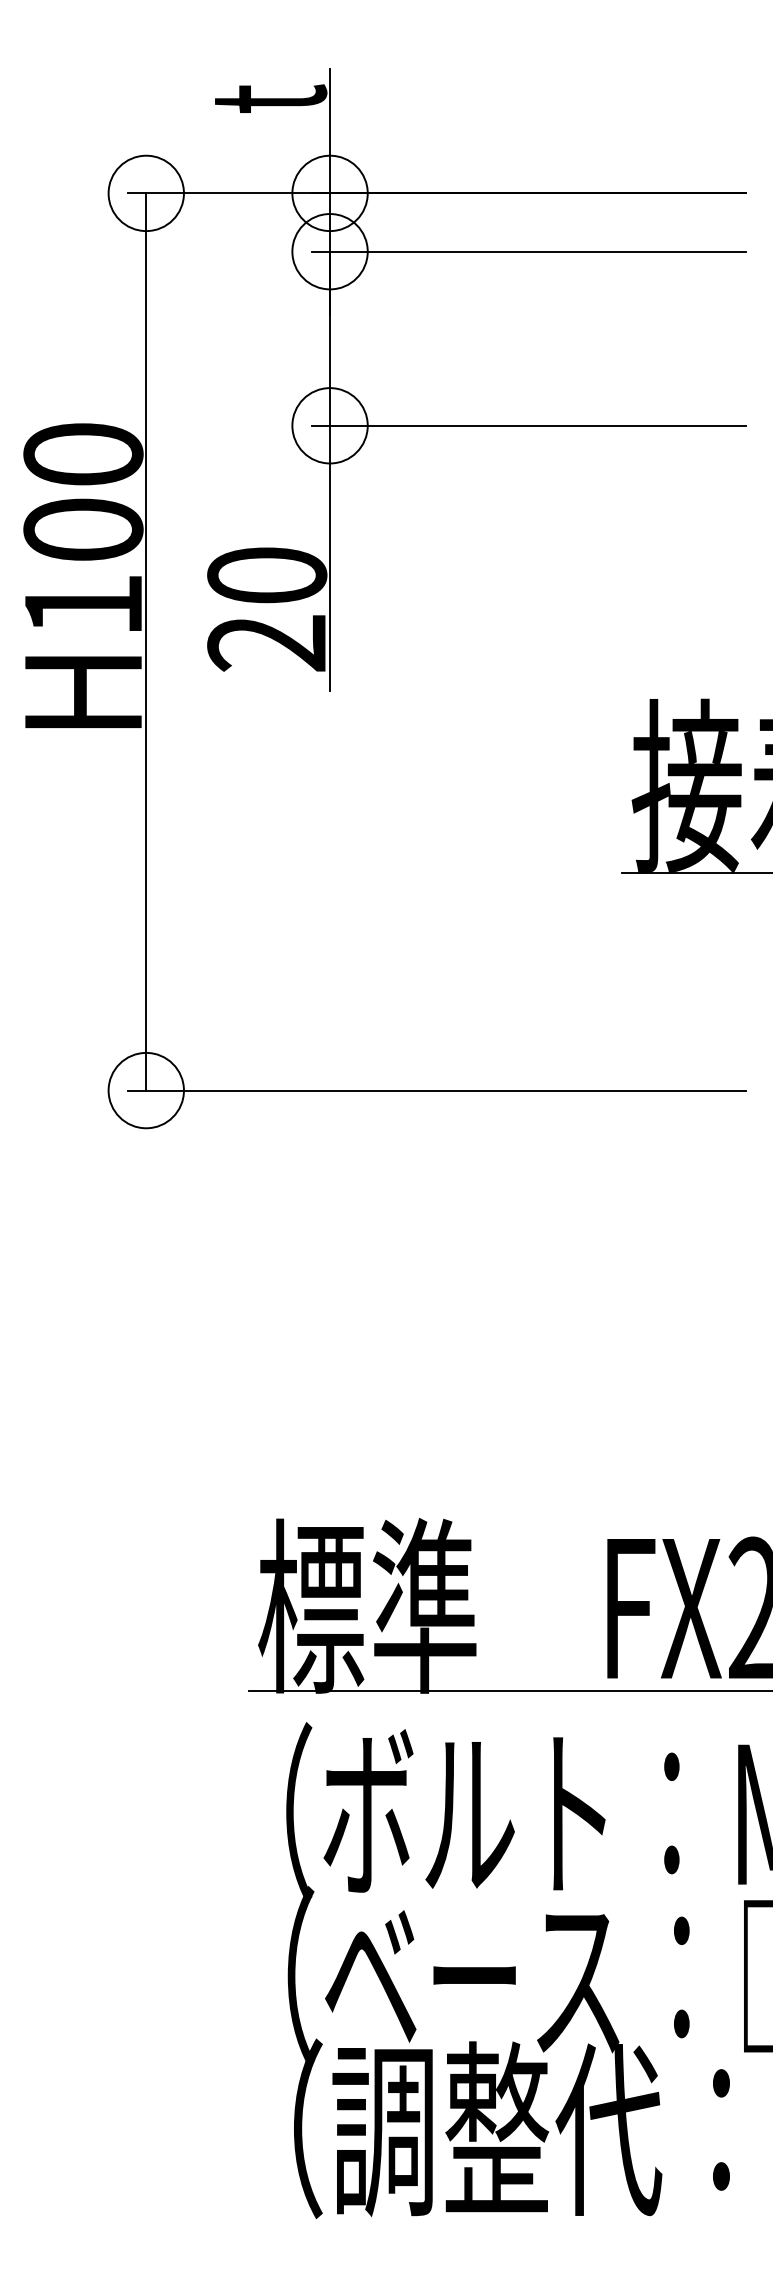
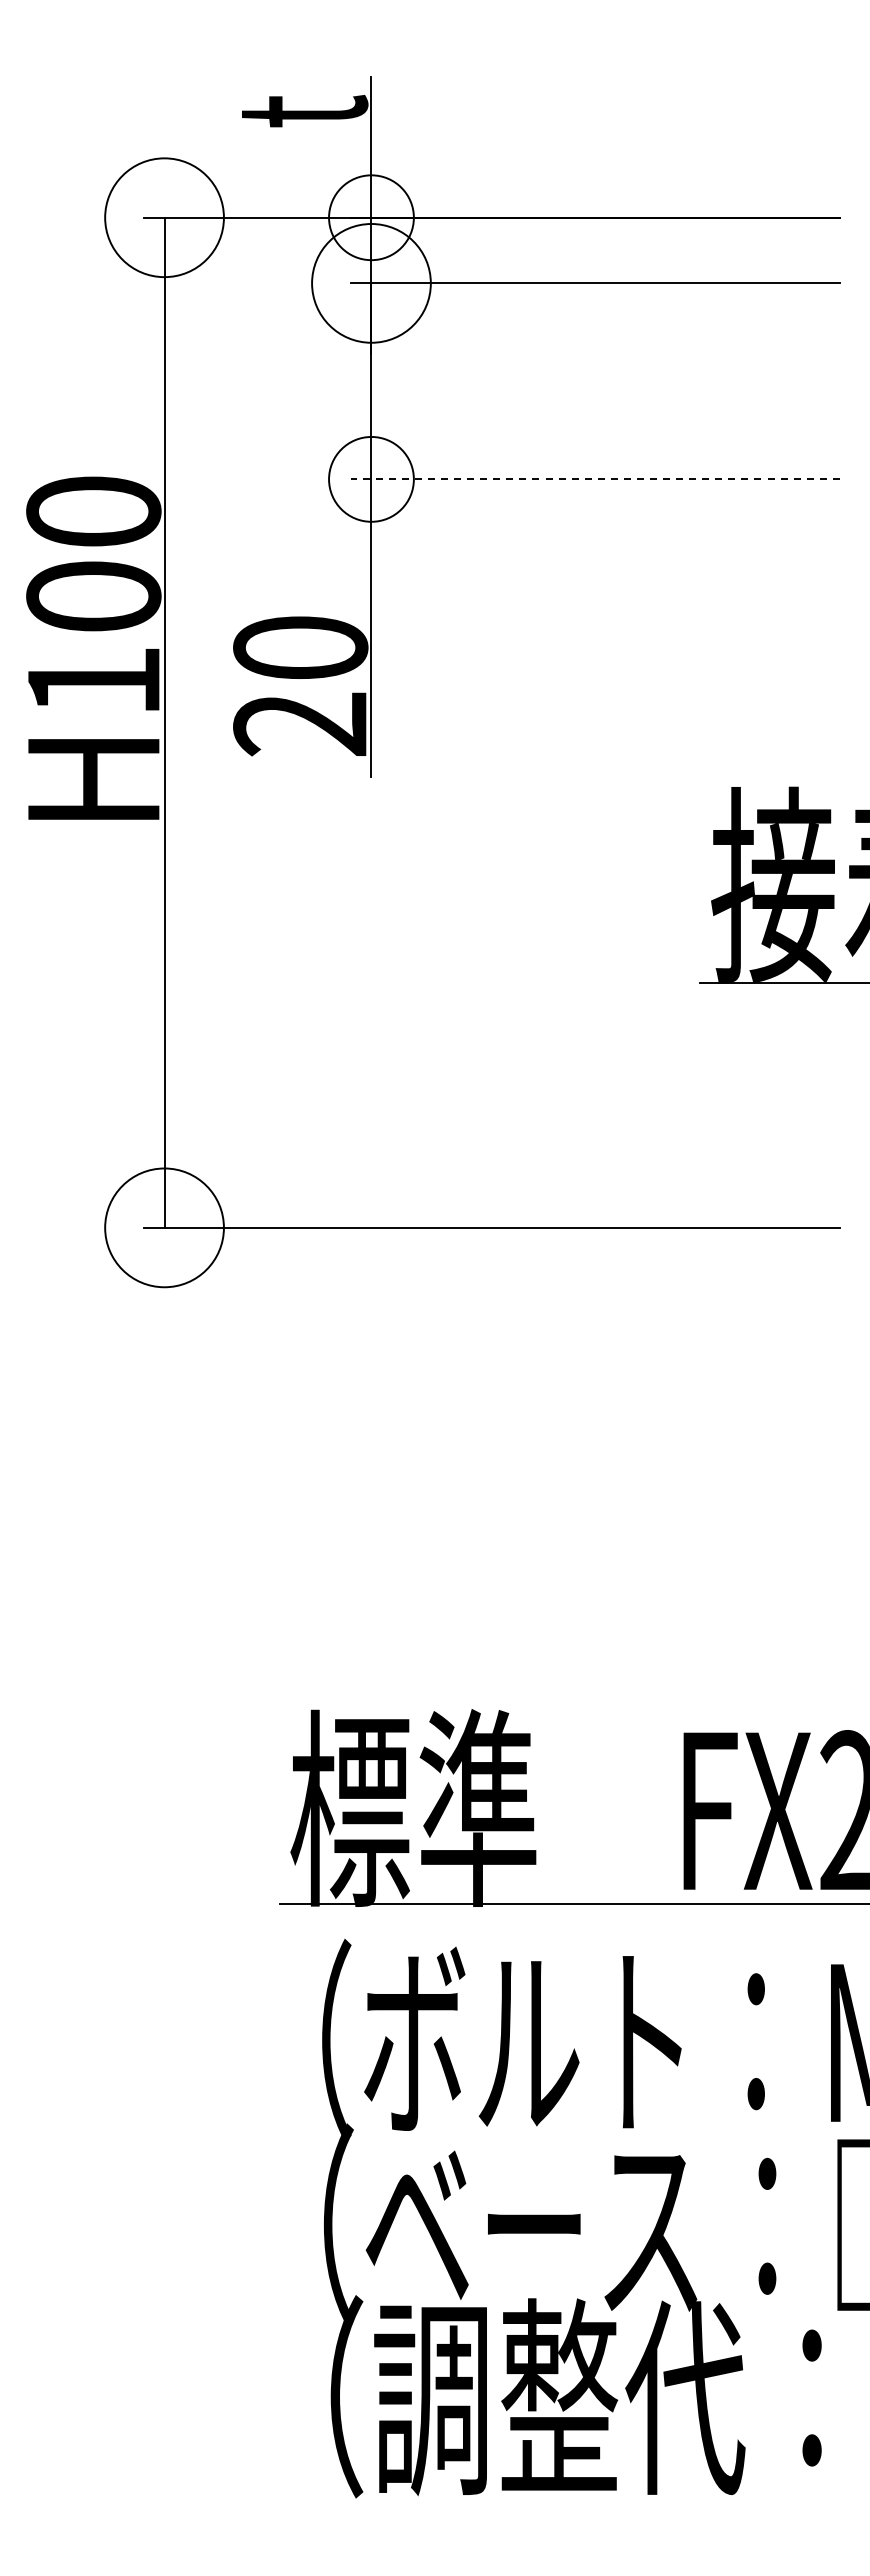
circle: (146, 193) -> (164, 217), size x1.4
circle: (330, 250) -> (371, 282), size x1.4
line: (529, 425) -> (595, 479), solid -> dashed
circle: (146, 1090) -> (164, 1227), size x1.4

